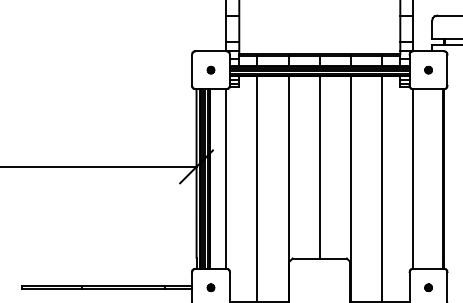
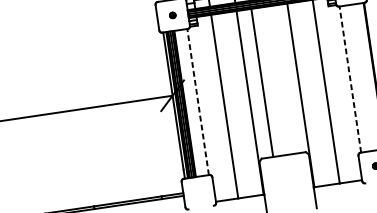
line: (319, 167) -> (262, 83), moved
line: (226, 179) -> (198, 102), solid -> dashed
line: (413, 179) -> (350, 79), solid -> dashed
part: (210, 287) -> (198, 192), removed

